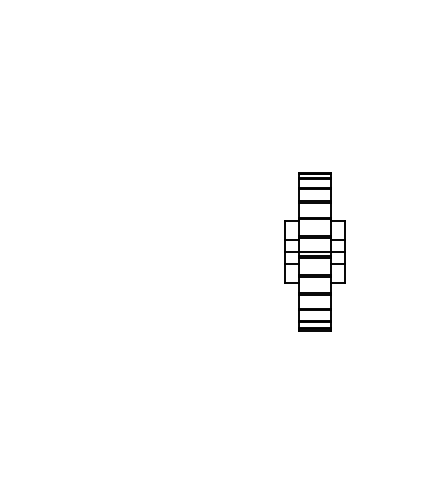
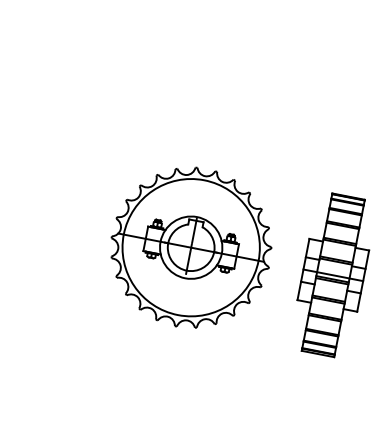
part: (172, 251) -> (191, 247), added

